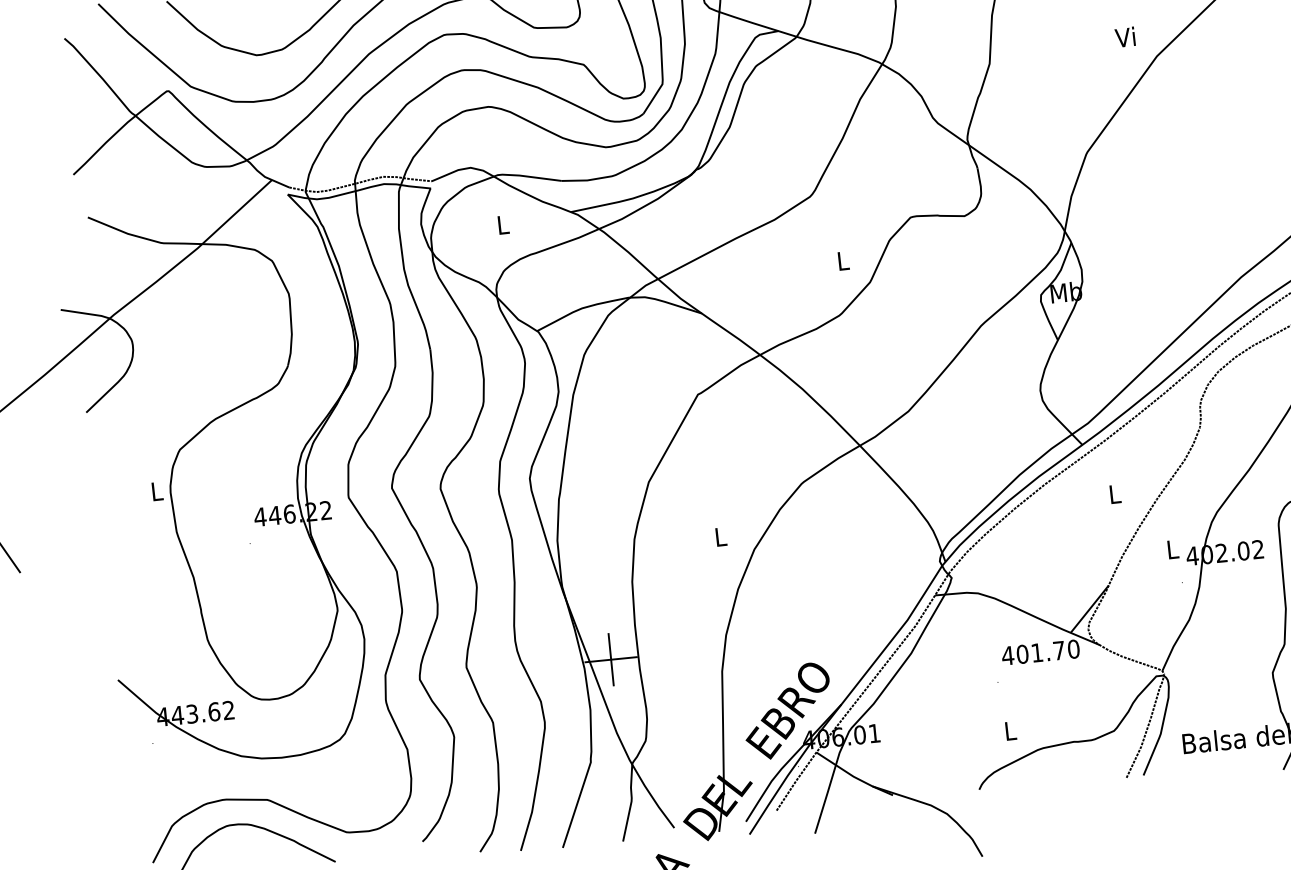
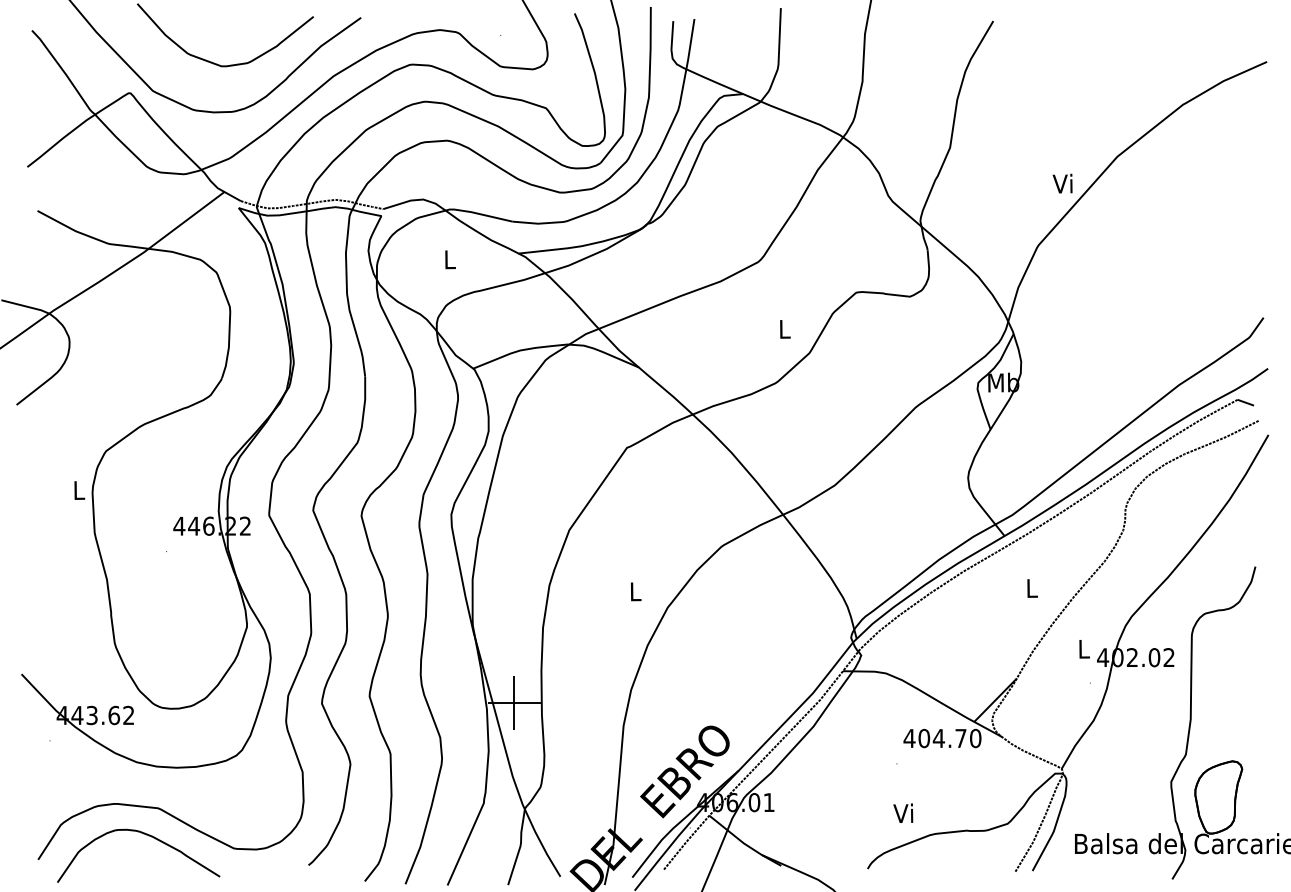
text: (1125, 37) -> (1062, 183), moved
text: (1036, 652) -> (938, 738), 401.70 -> 404.70
text: (1009, 730) -> (903, 812), L -> Vi

